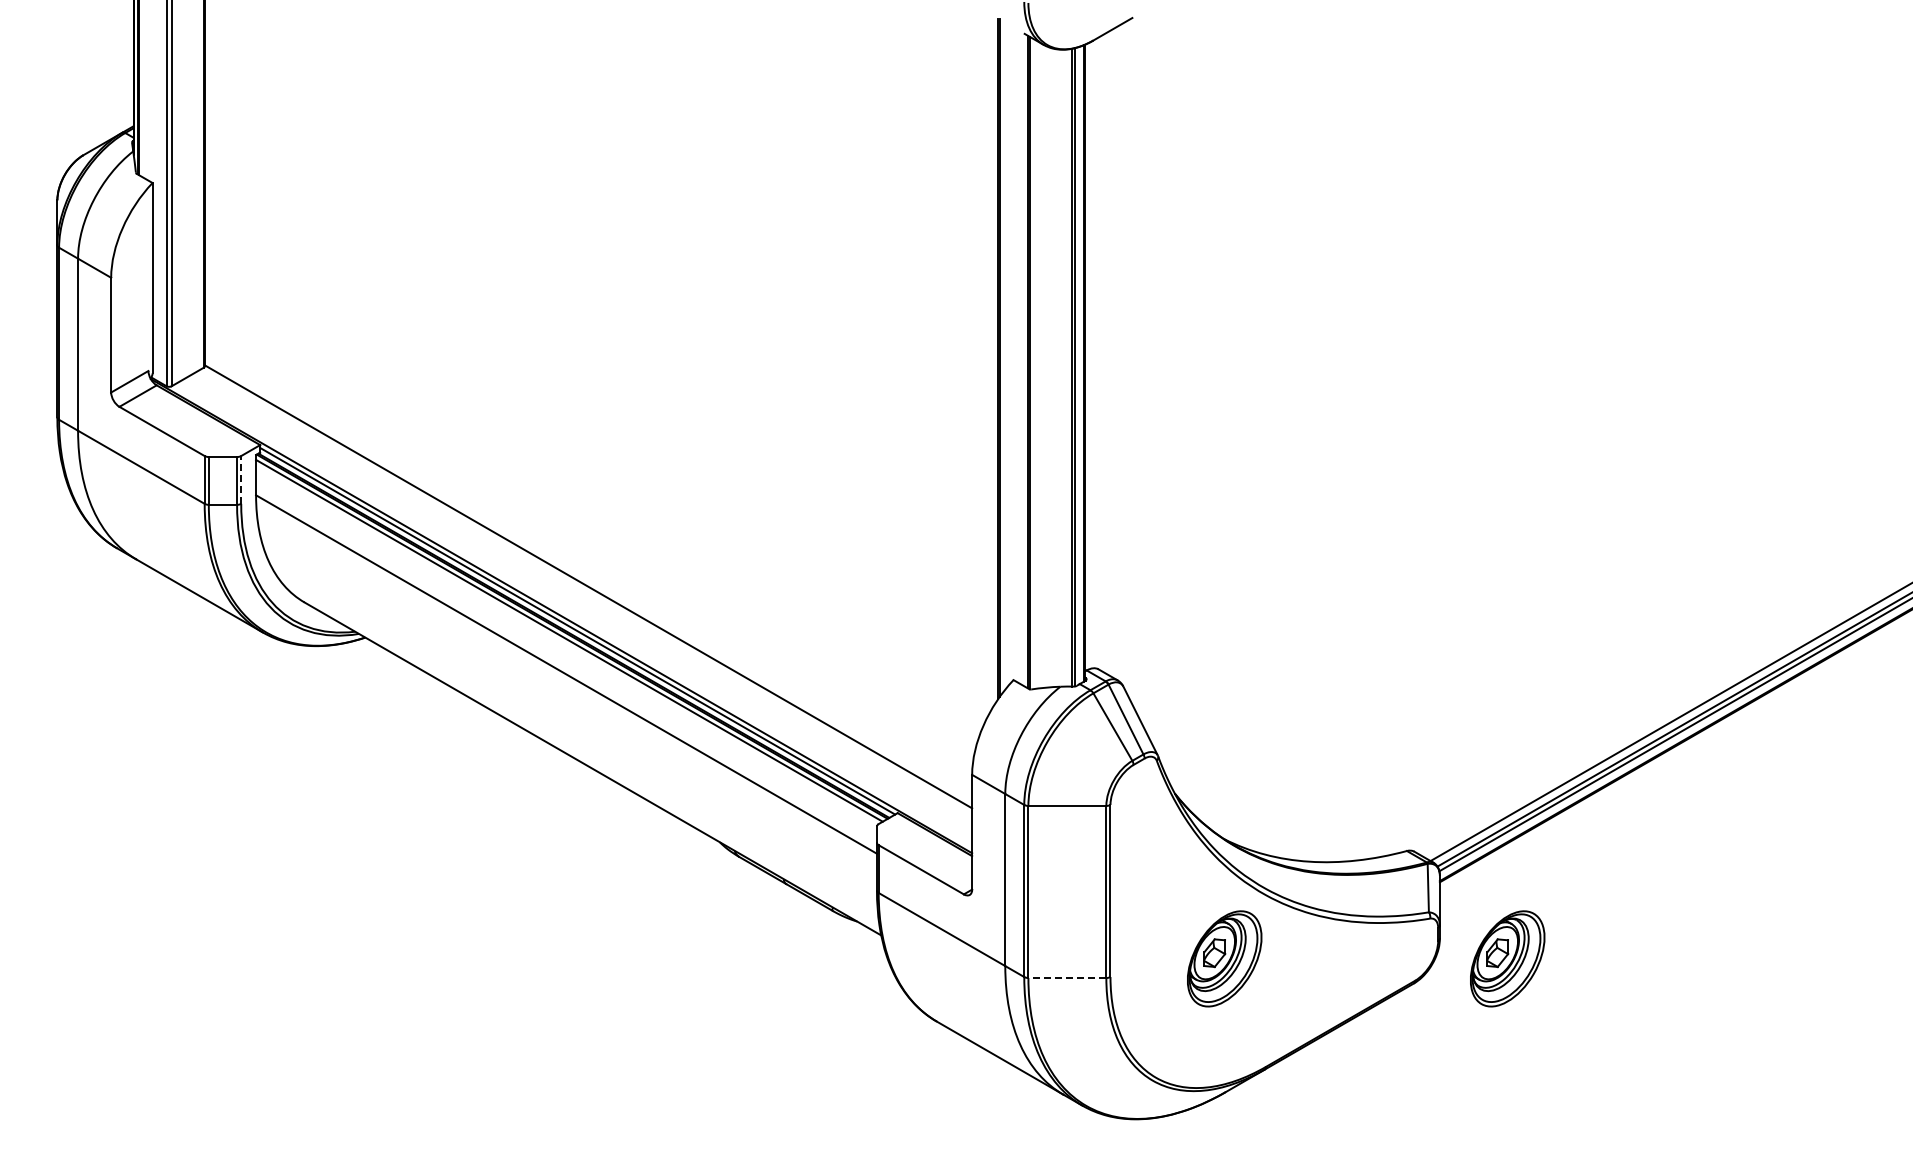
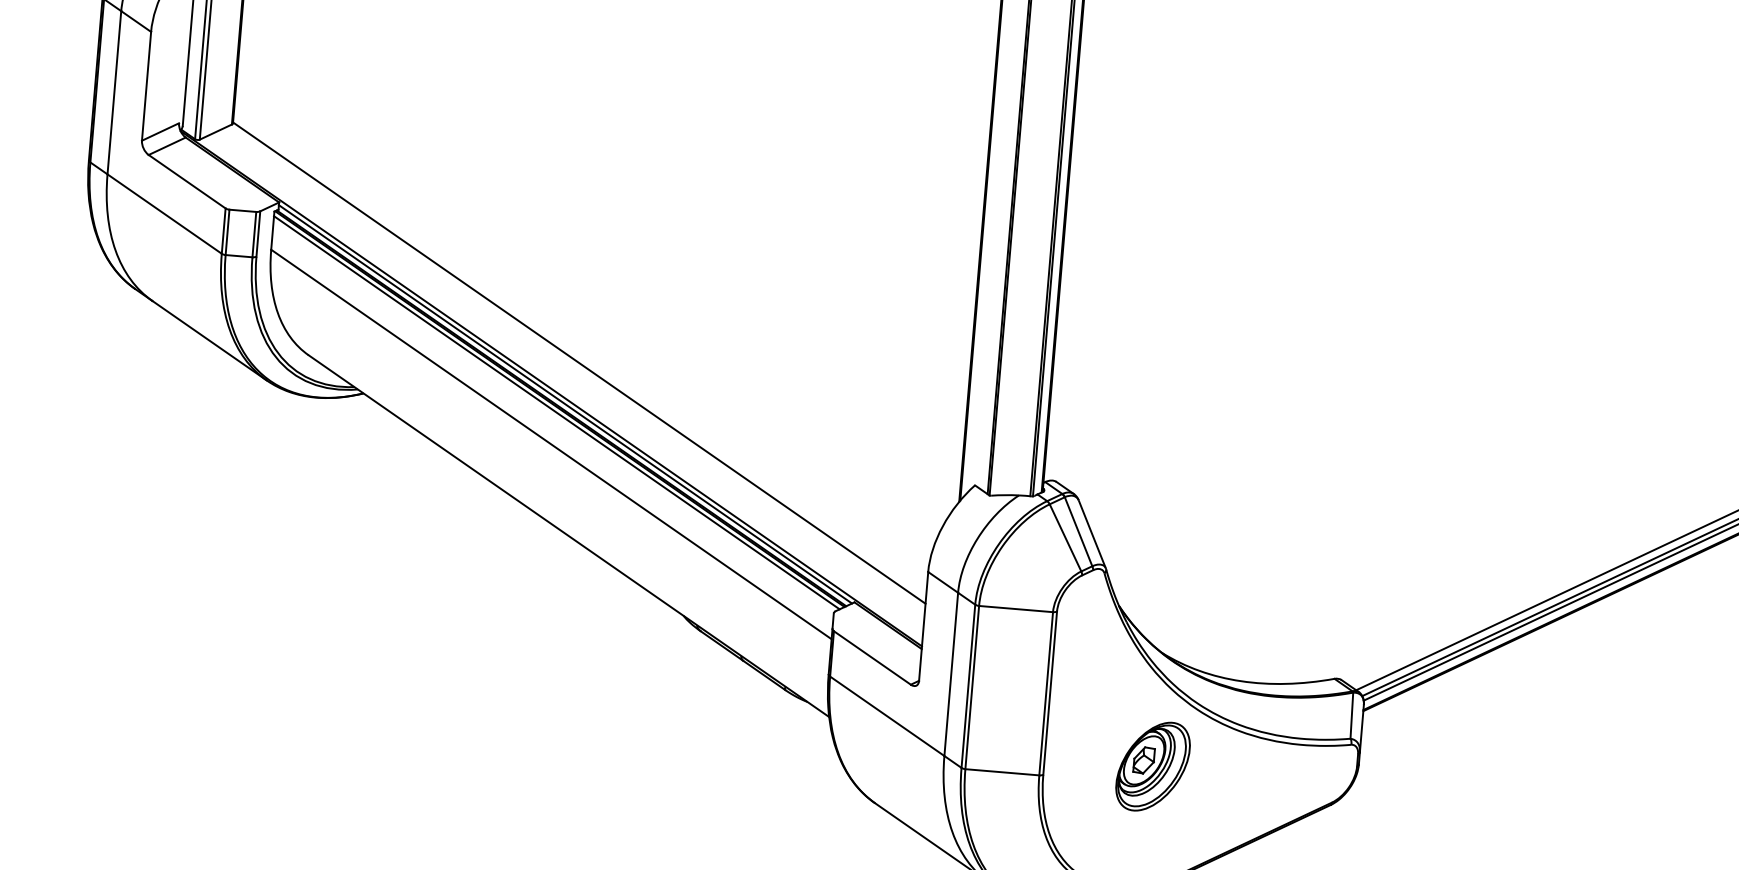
line: (241, 479) -> (258, 233), dashed -> solid
part: (1507, 958) -> (1421, 788), removed
line: (1067, 978) -> (1002, 772), dashed -> solid

